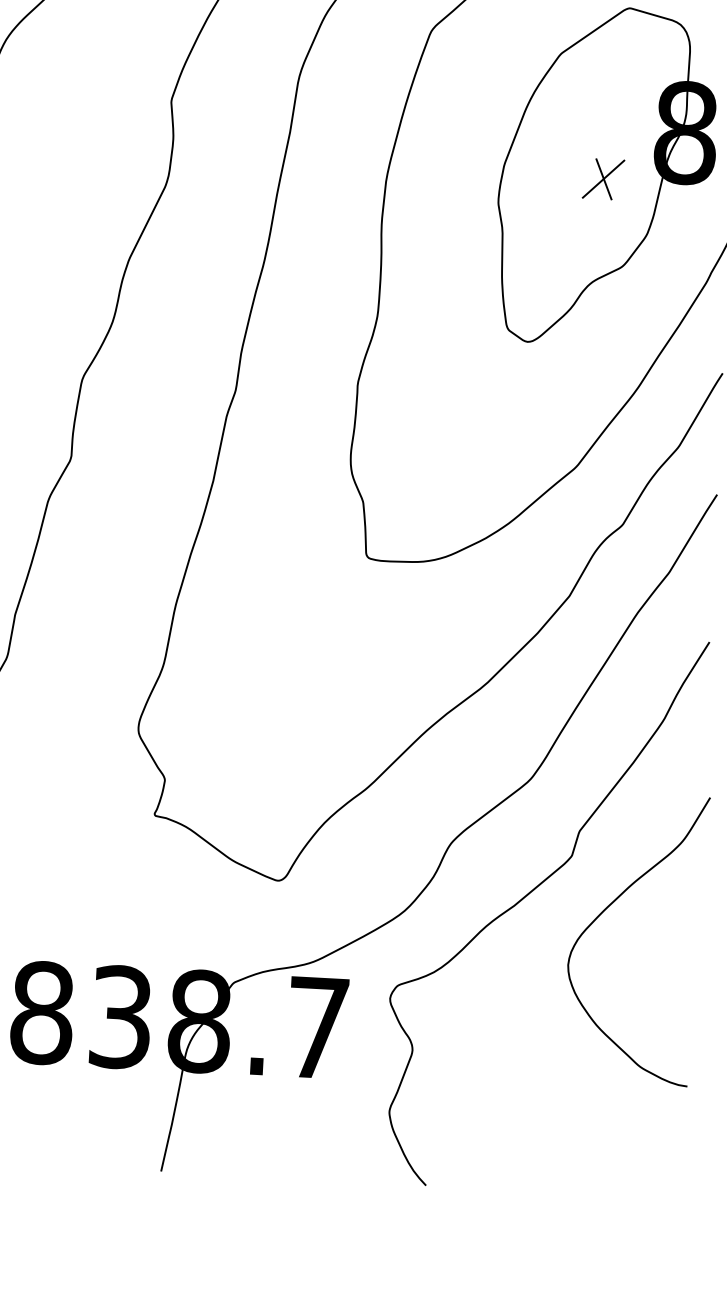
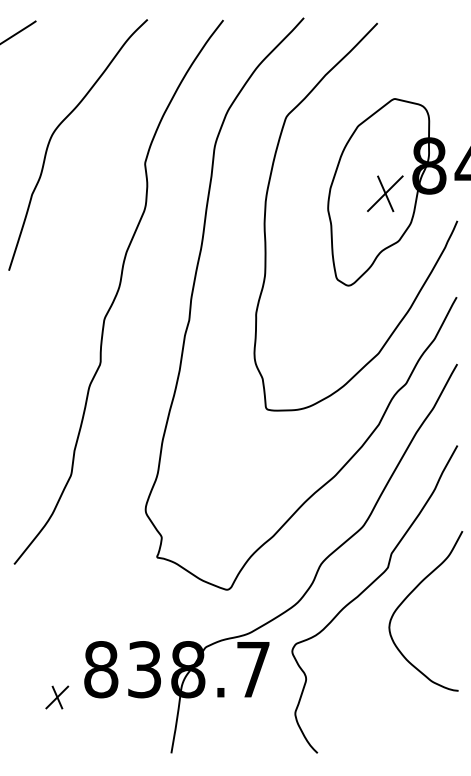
part: (603, 178) -> (385, 193), size x1.6

